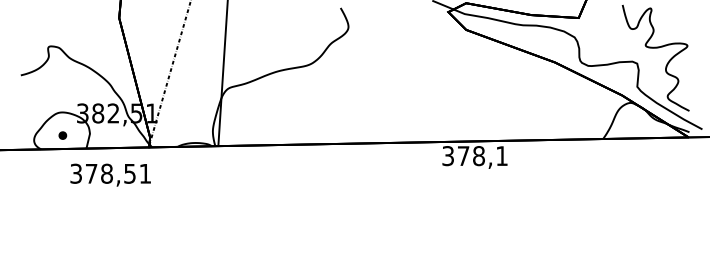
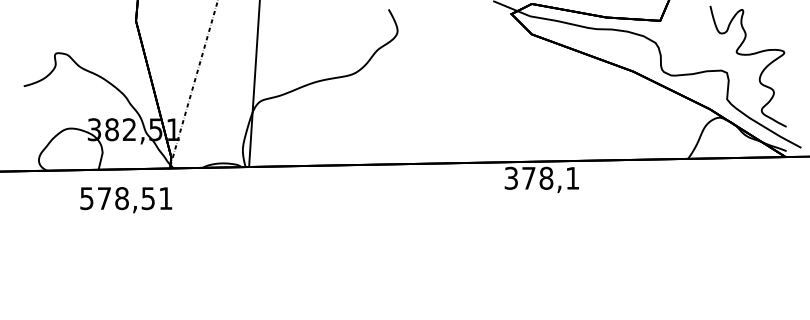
part: (62, 135) -> (71, 154), removed
text: (76, 173) -> (87, 198), 378,51 -> 578,51

